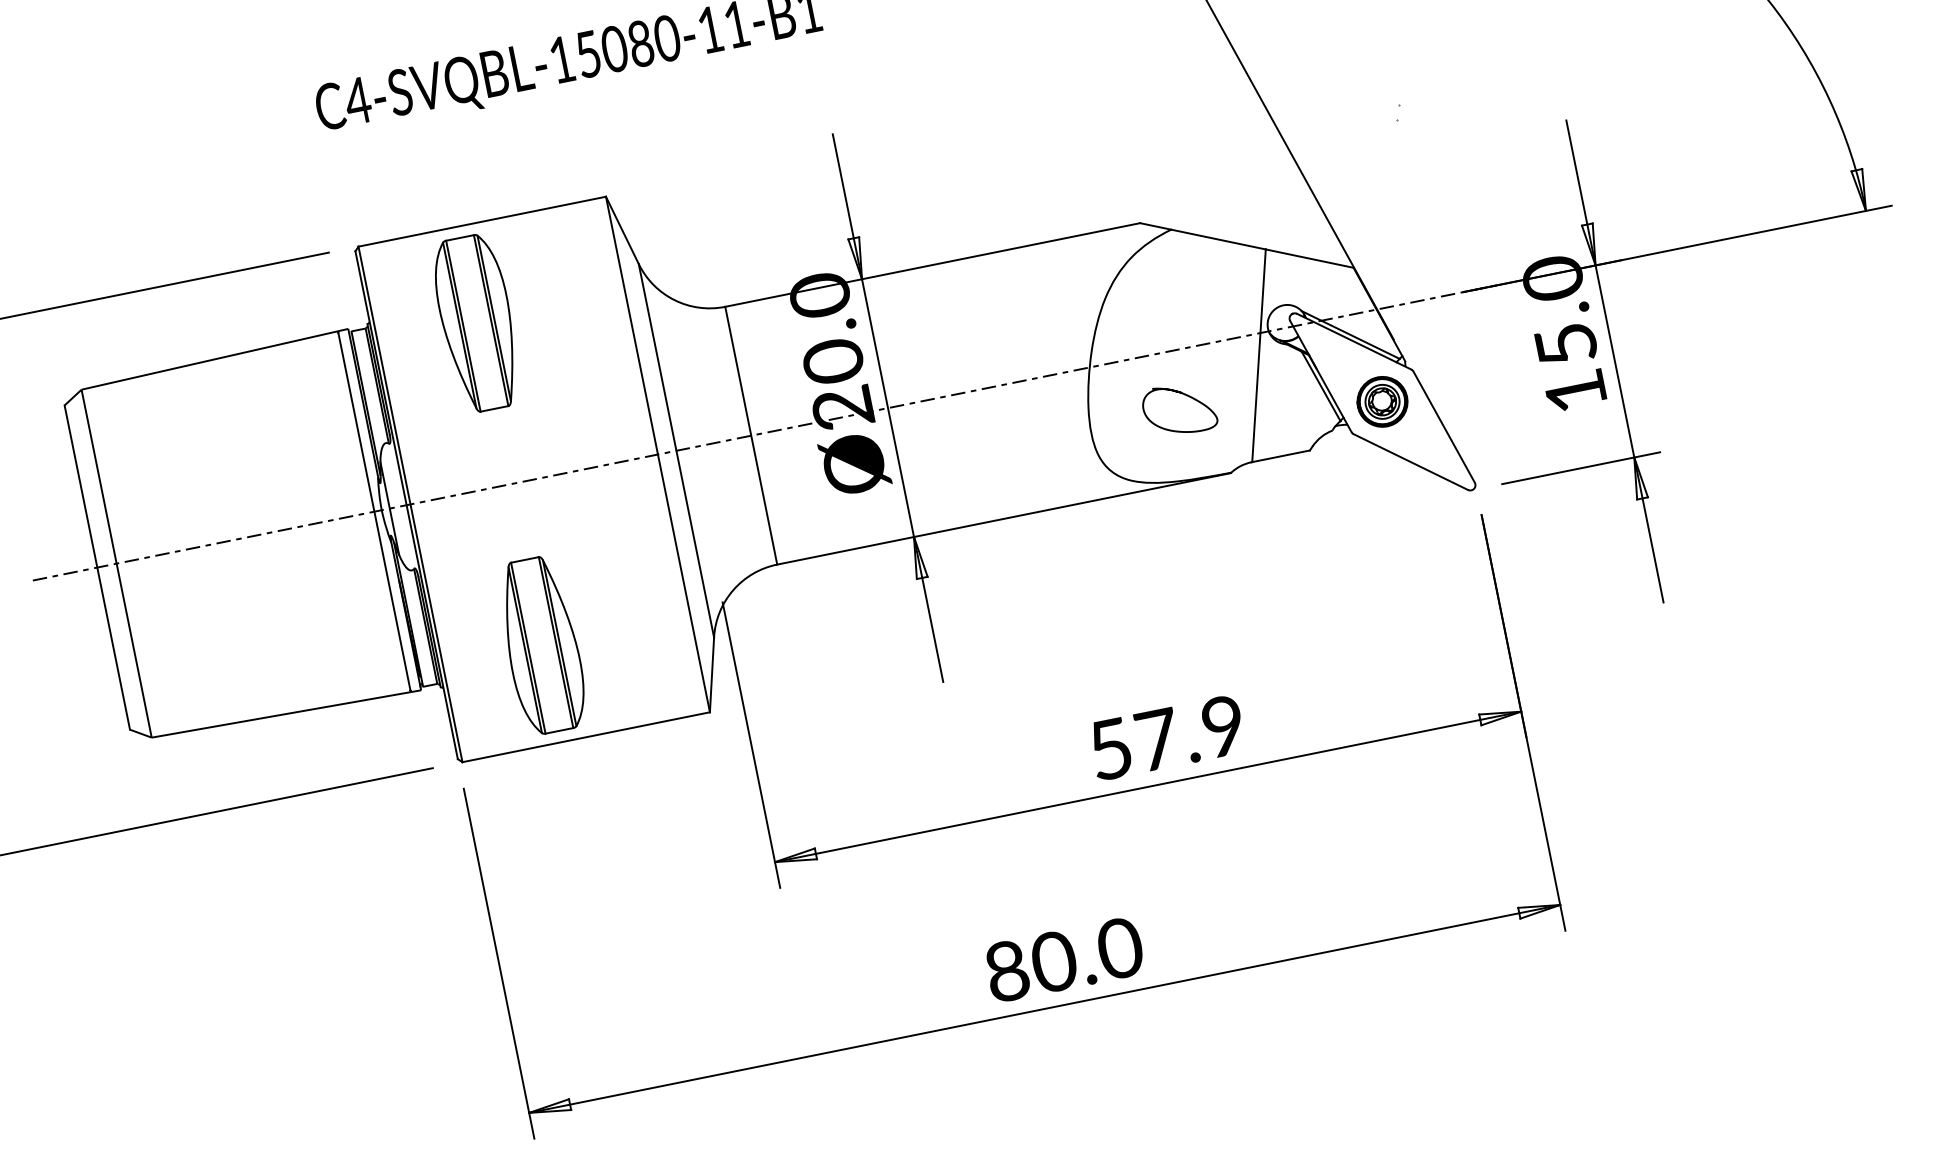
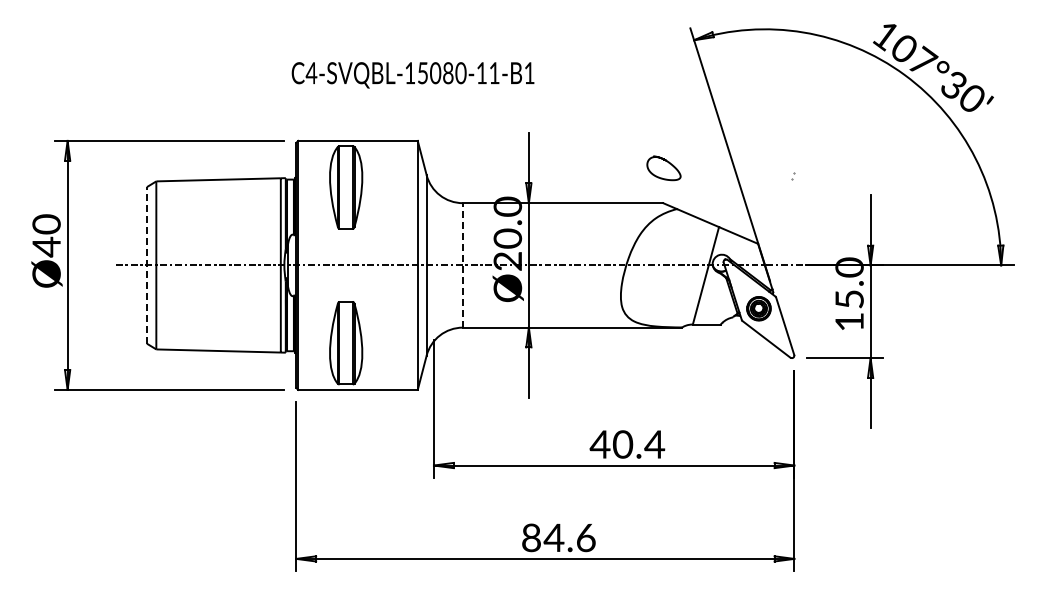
curve: (1186, 397) -> (668, 163), moved
line: (750, 433) -> (462, 264), solid -> dashed
line: (95, 565) -> (146, 264), solid -> dashed
text: (1166, 737) -> (627, 444), 57.9 -> 40.4
text: (1085, 954) -> (569, 537), 80.0 -> 84.6

